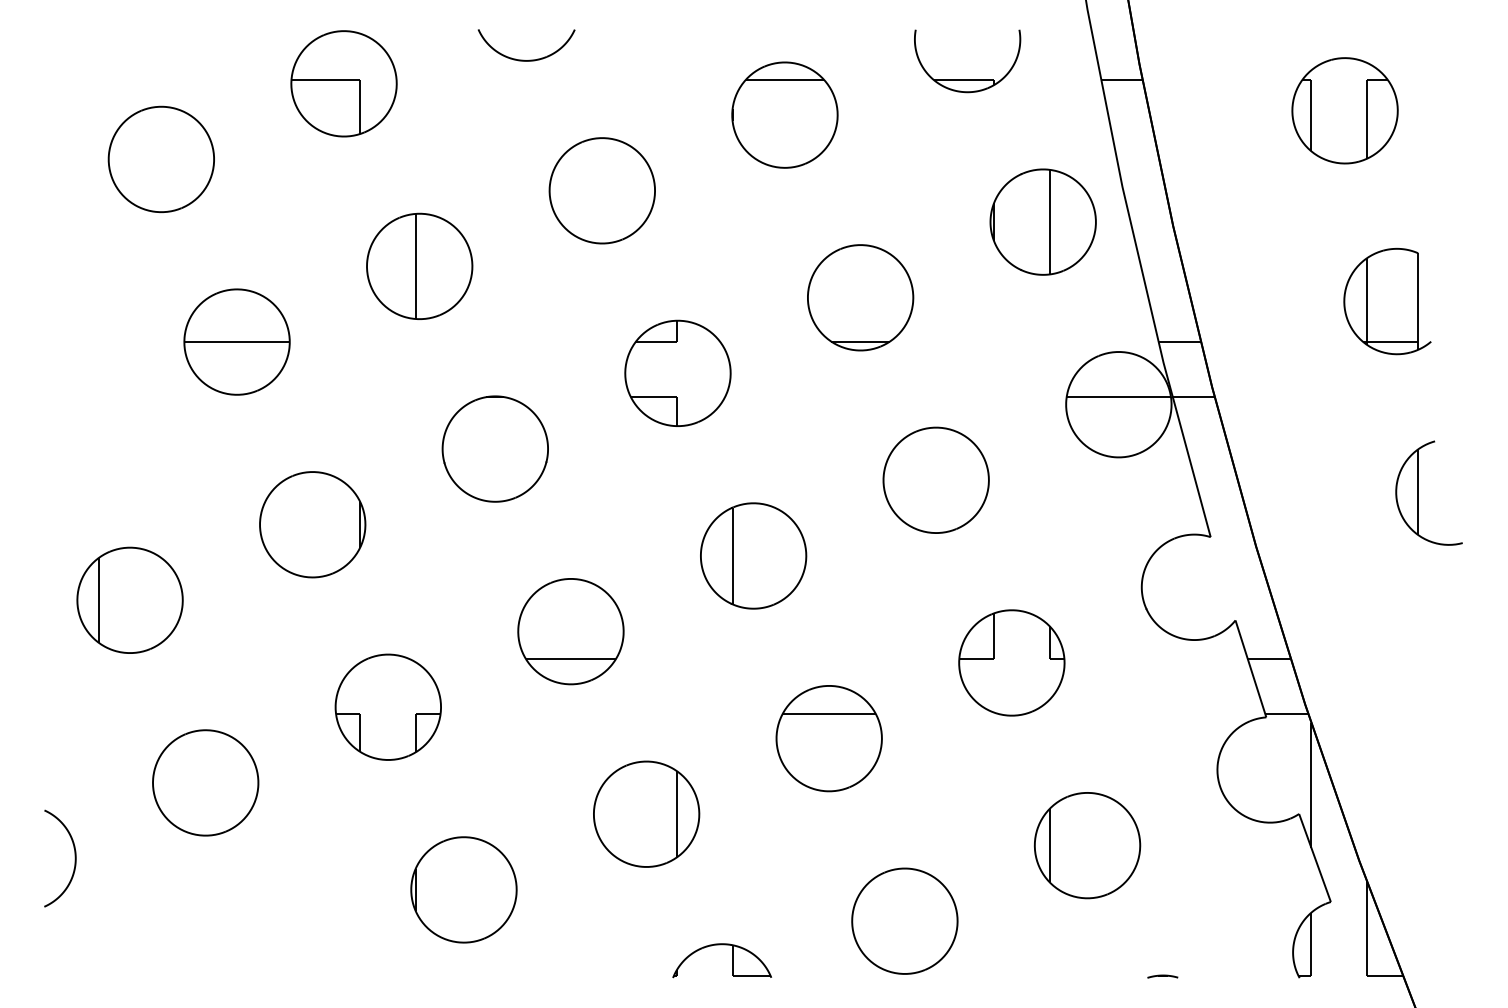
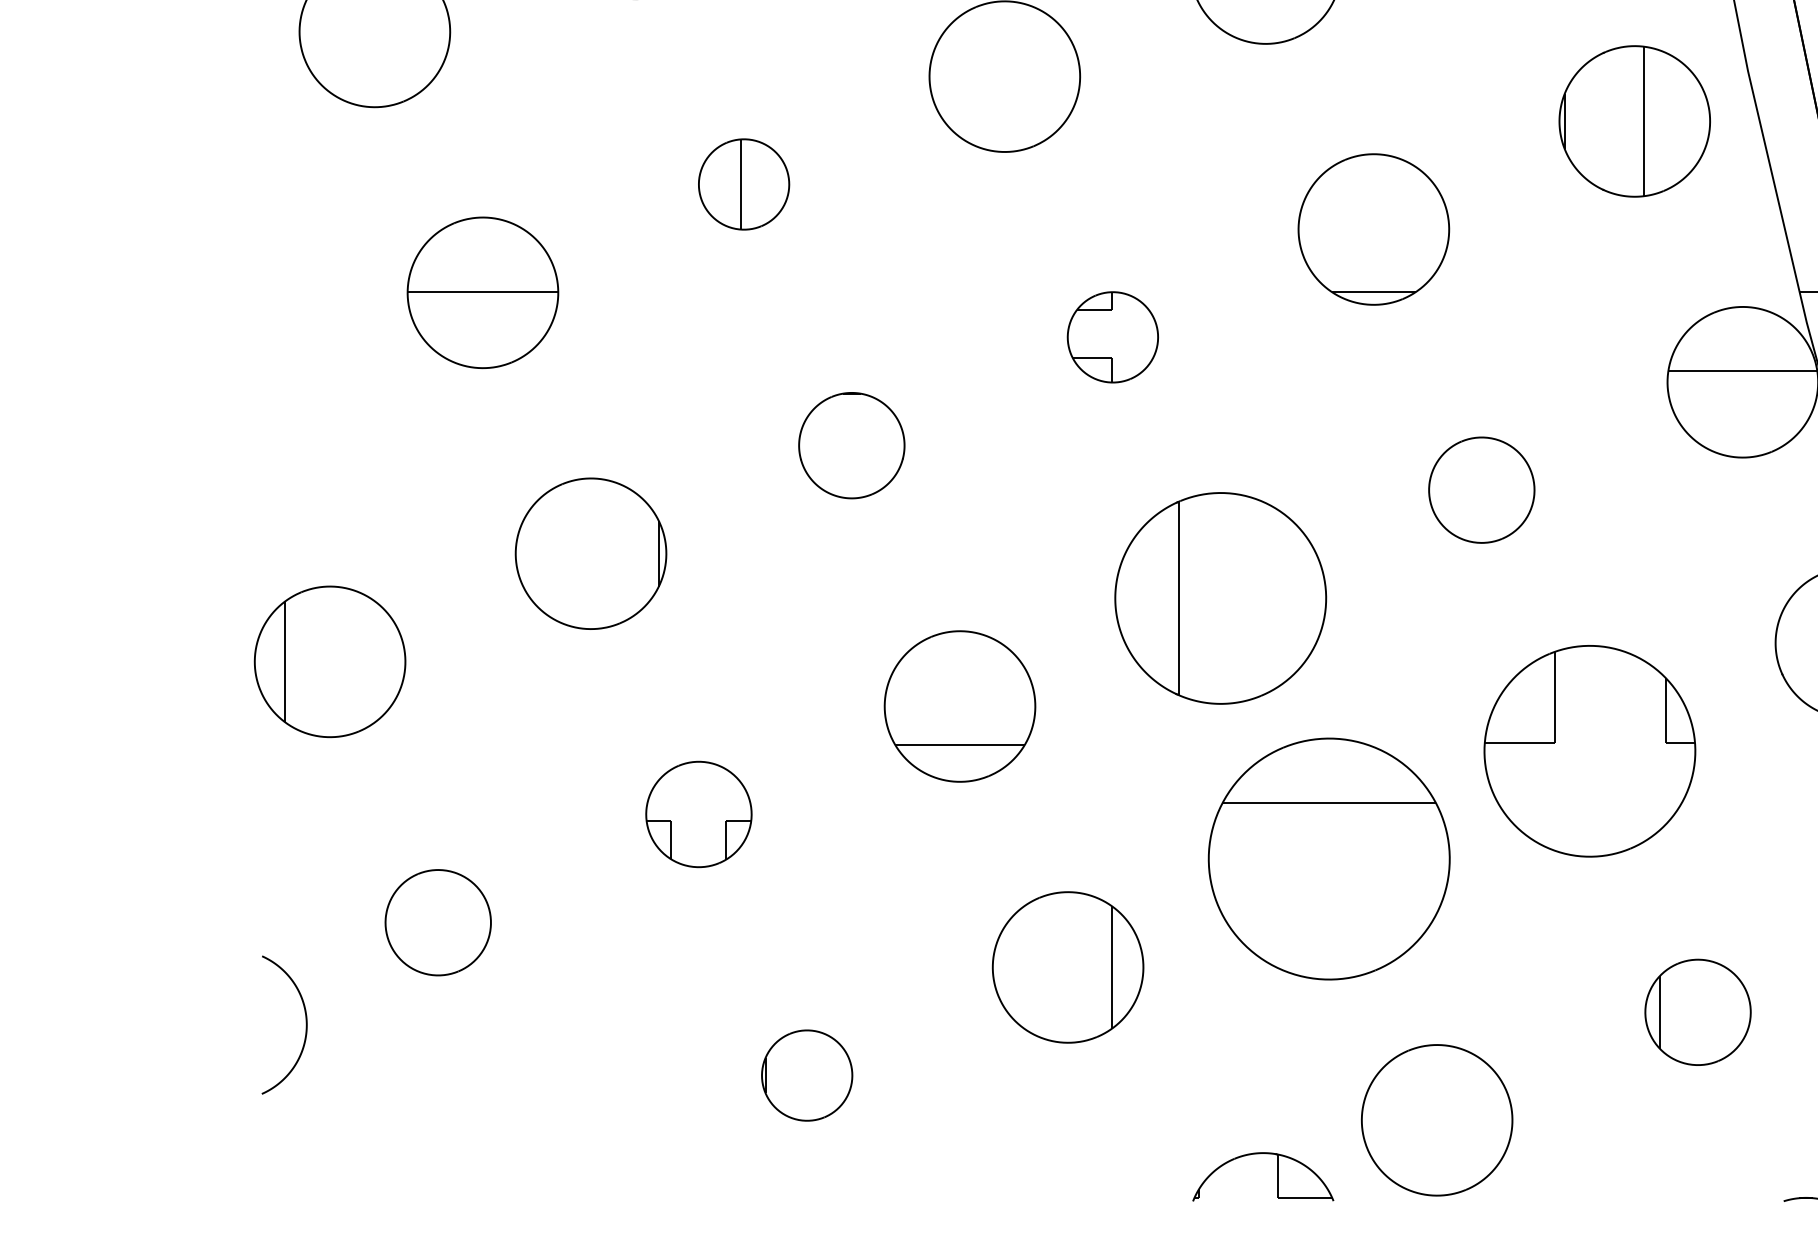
part: (419, 265) -> (743, 183), size x0.6
part: (677, 372) -> (1112, 336), size x0.6
part: (494, 448) -> (850, 444), size x0.7
part: (935, 479) -> (1480, 489), size x0.7
part: (753, 555) -> (1220, 597), size x1.4
part: (1011, 662) -> (1589, 750), size x1.4
part: (387, 706) -> (697, 813), size x0.7
part: (828, 738) -> (1327, 859), size x1.6
part: (205, 782) -> (437, 922), size x0.7
part: (1087, 845) -> (1698, 1012), size x0.7
curve: (74, 858) -> (304, 1024), moved
part: (463, 889) -> (806, 1074), size x0.6
part: (732, 960) -> (1277, 1176), moved

